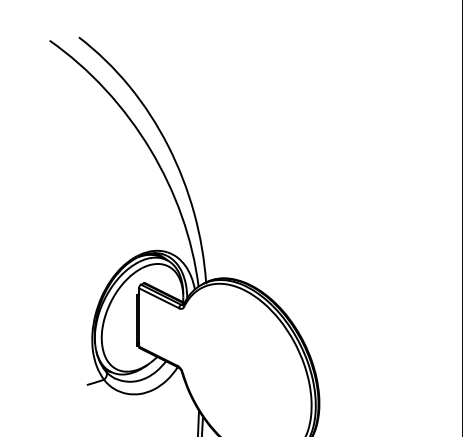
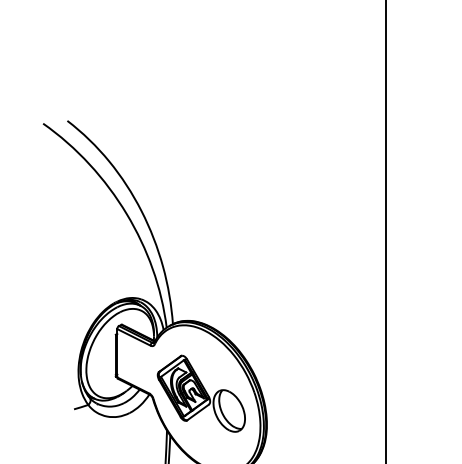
part: (239, 365) -> (200, 393), added

